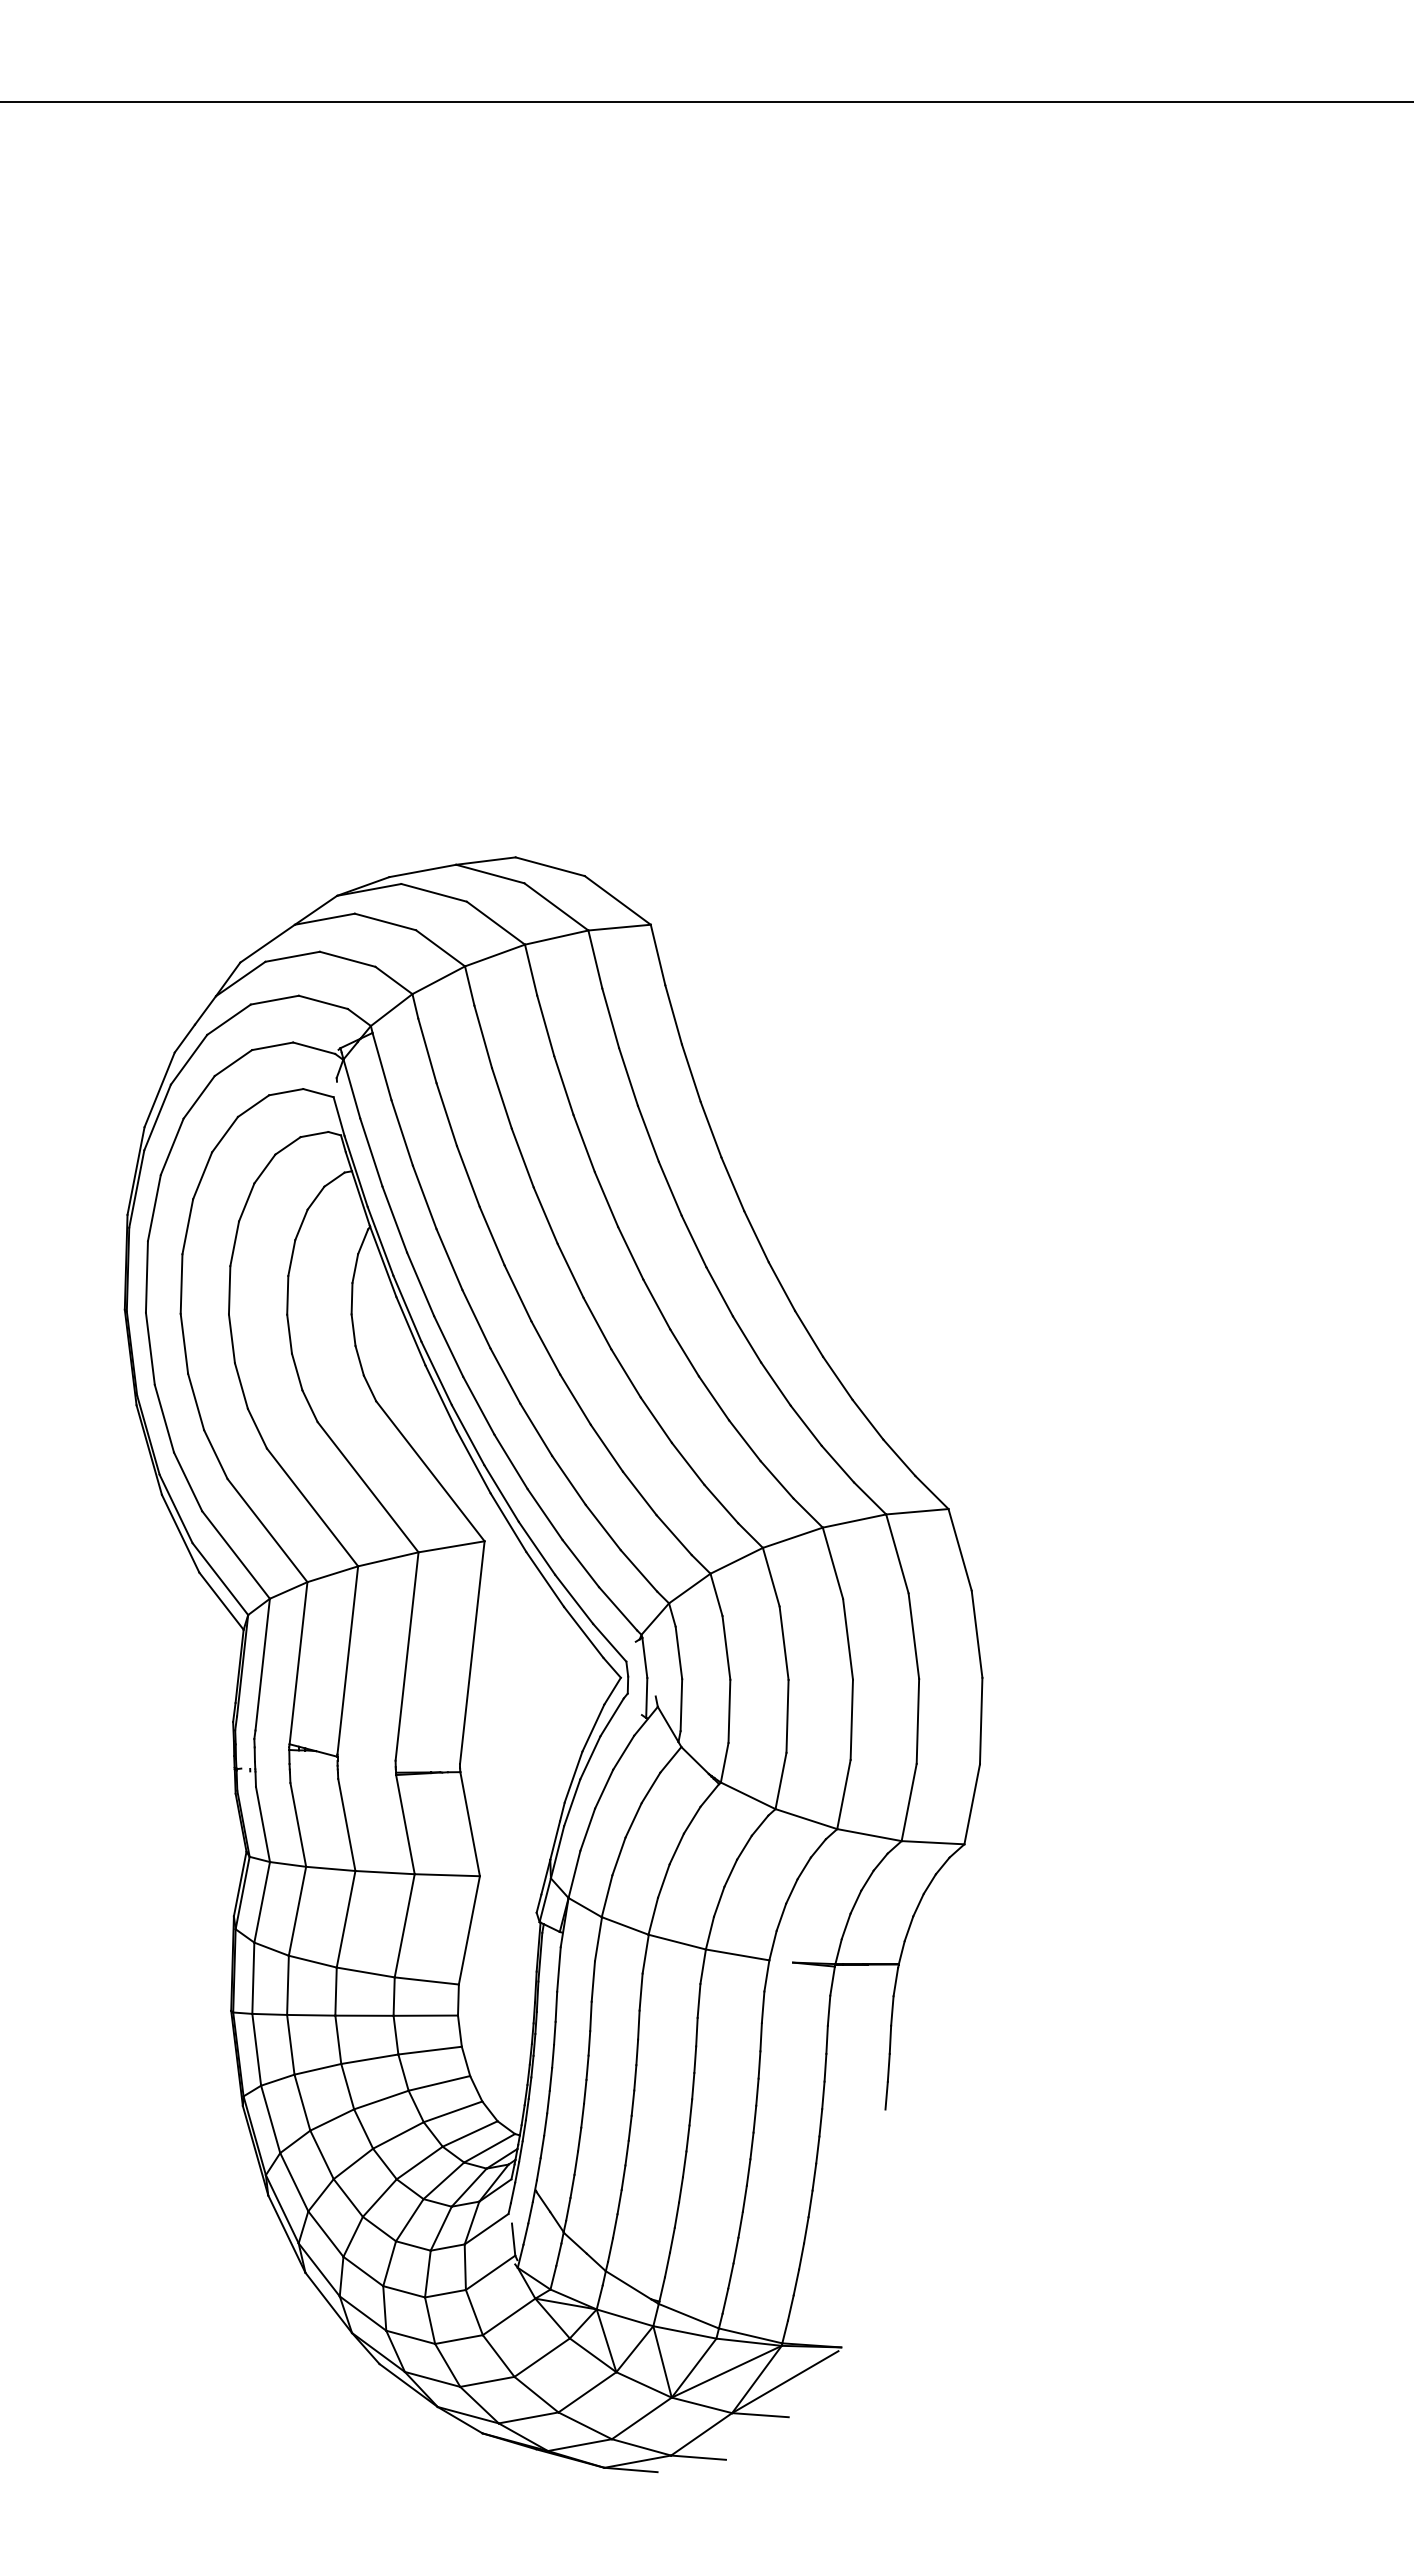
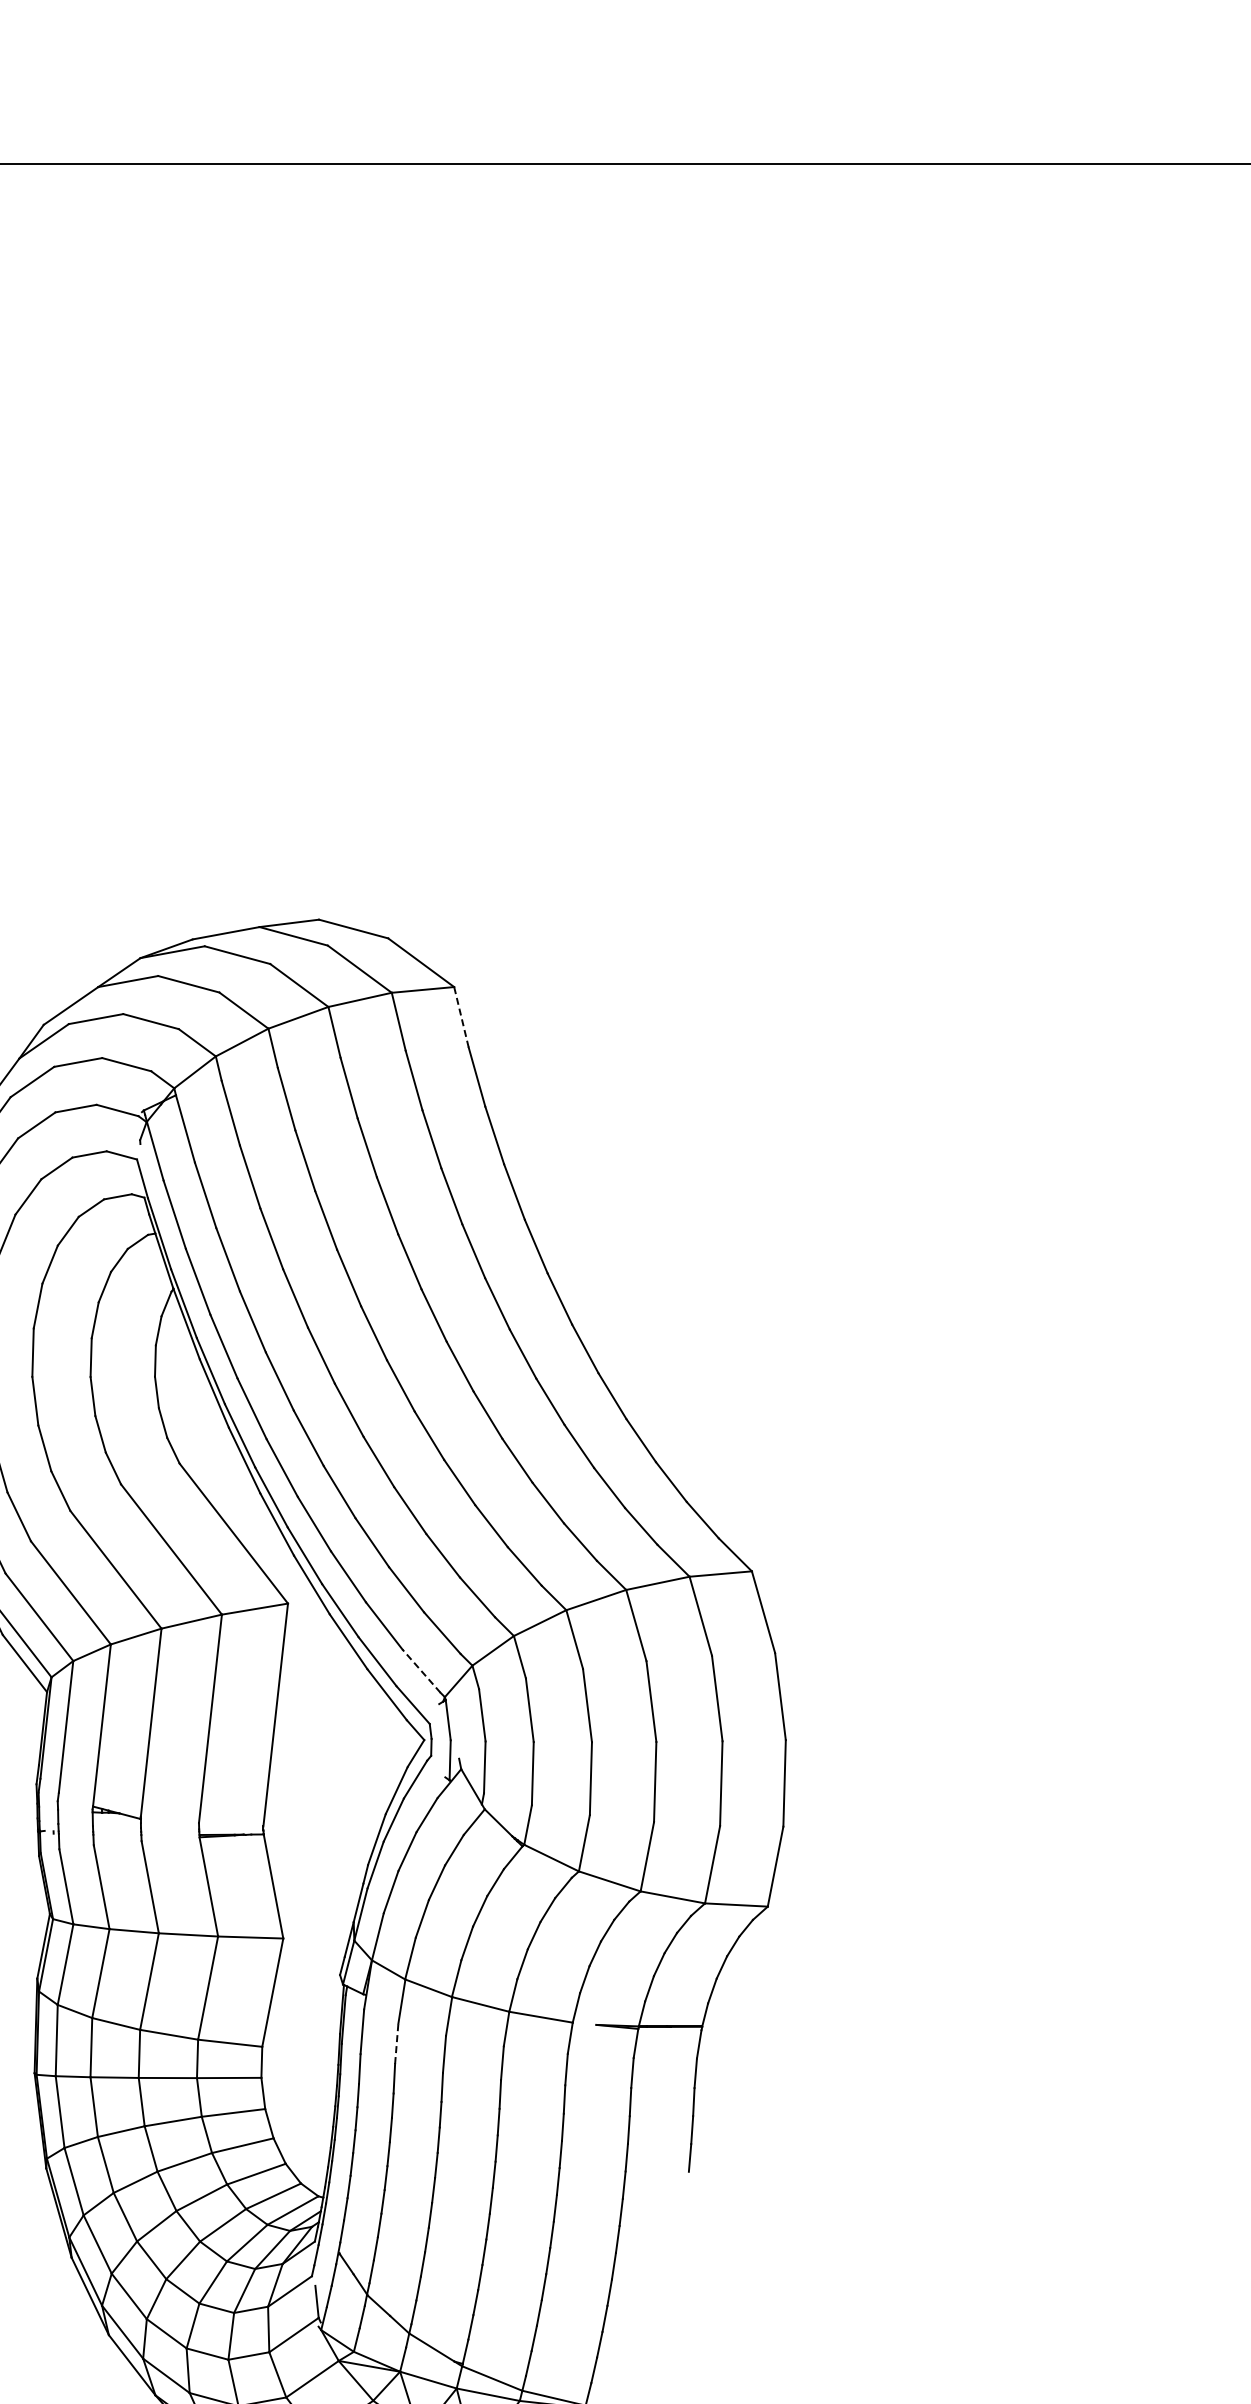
line: (657, 954) -> (460, 1016), solid -> dashed
line: (618, 1608) -> (421, 1670), solid -> dashed
line: (593, 1981) -> (396, 2043), solid -> dashed

